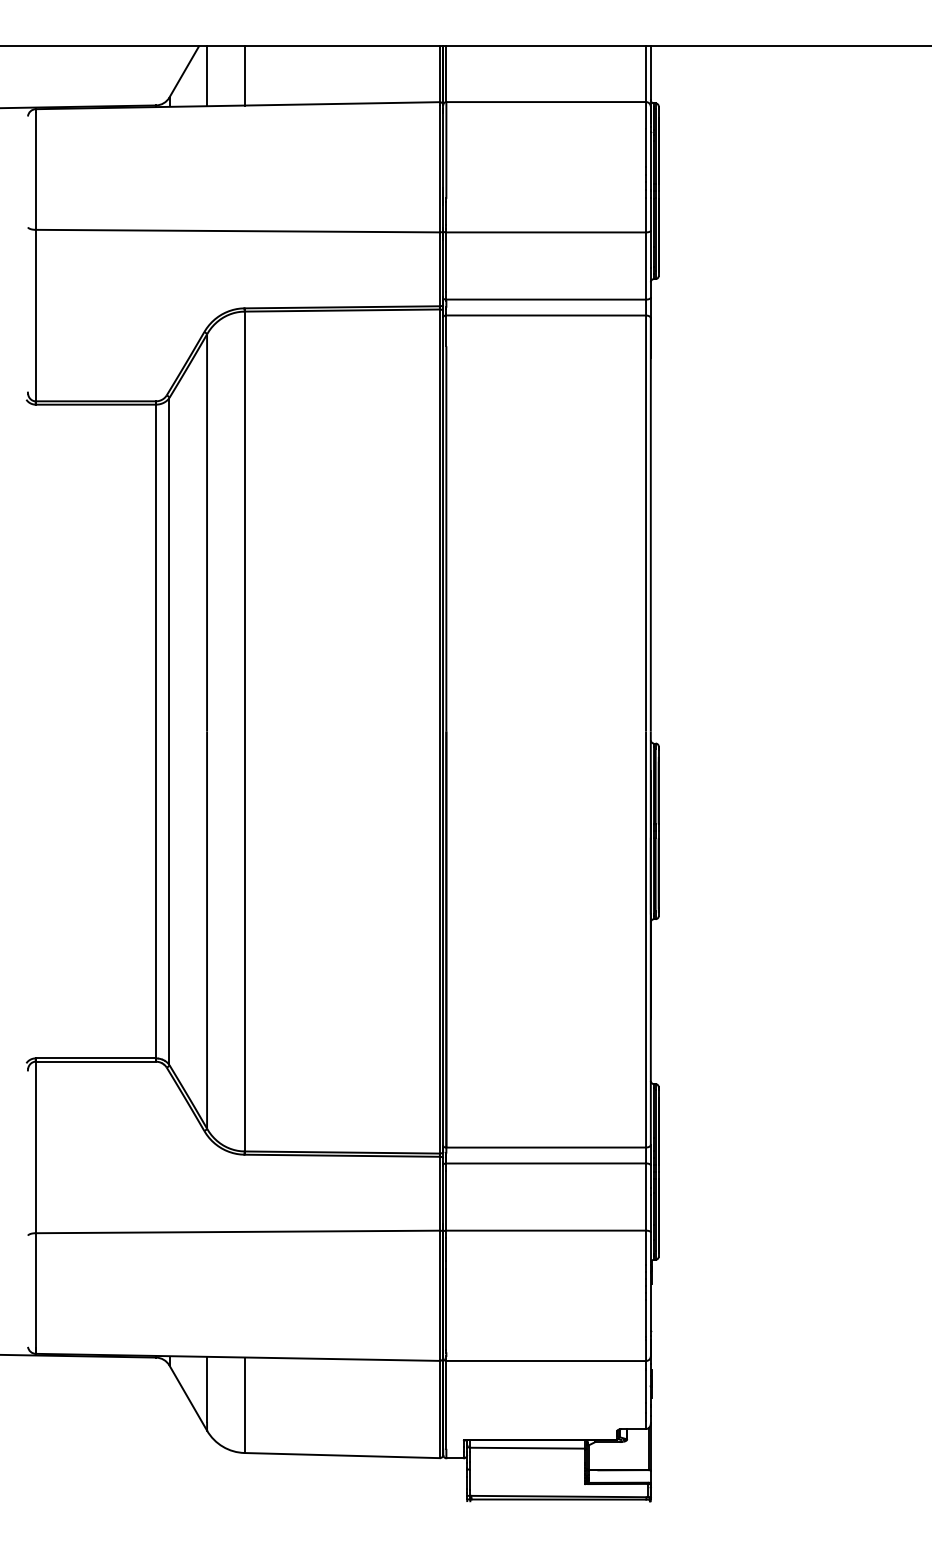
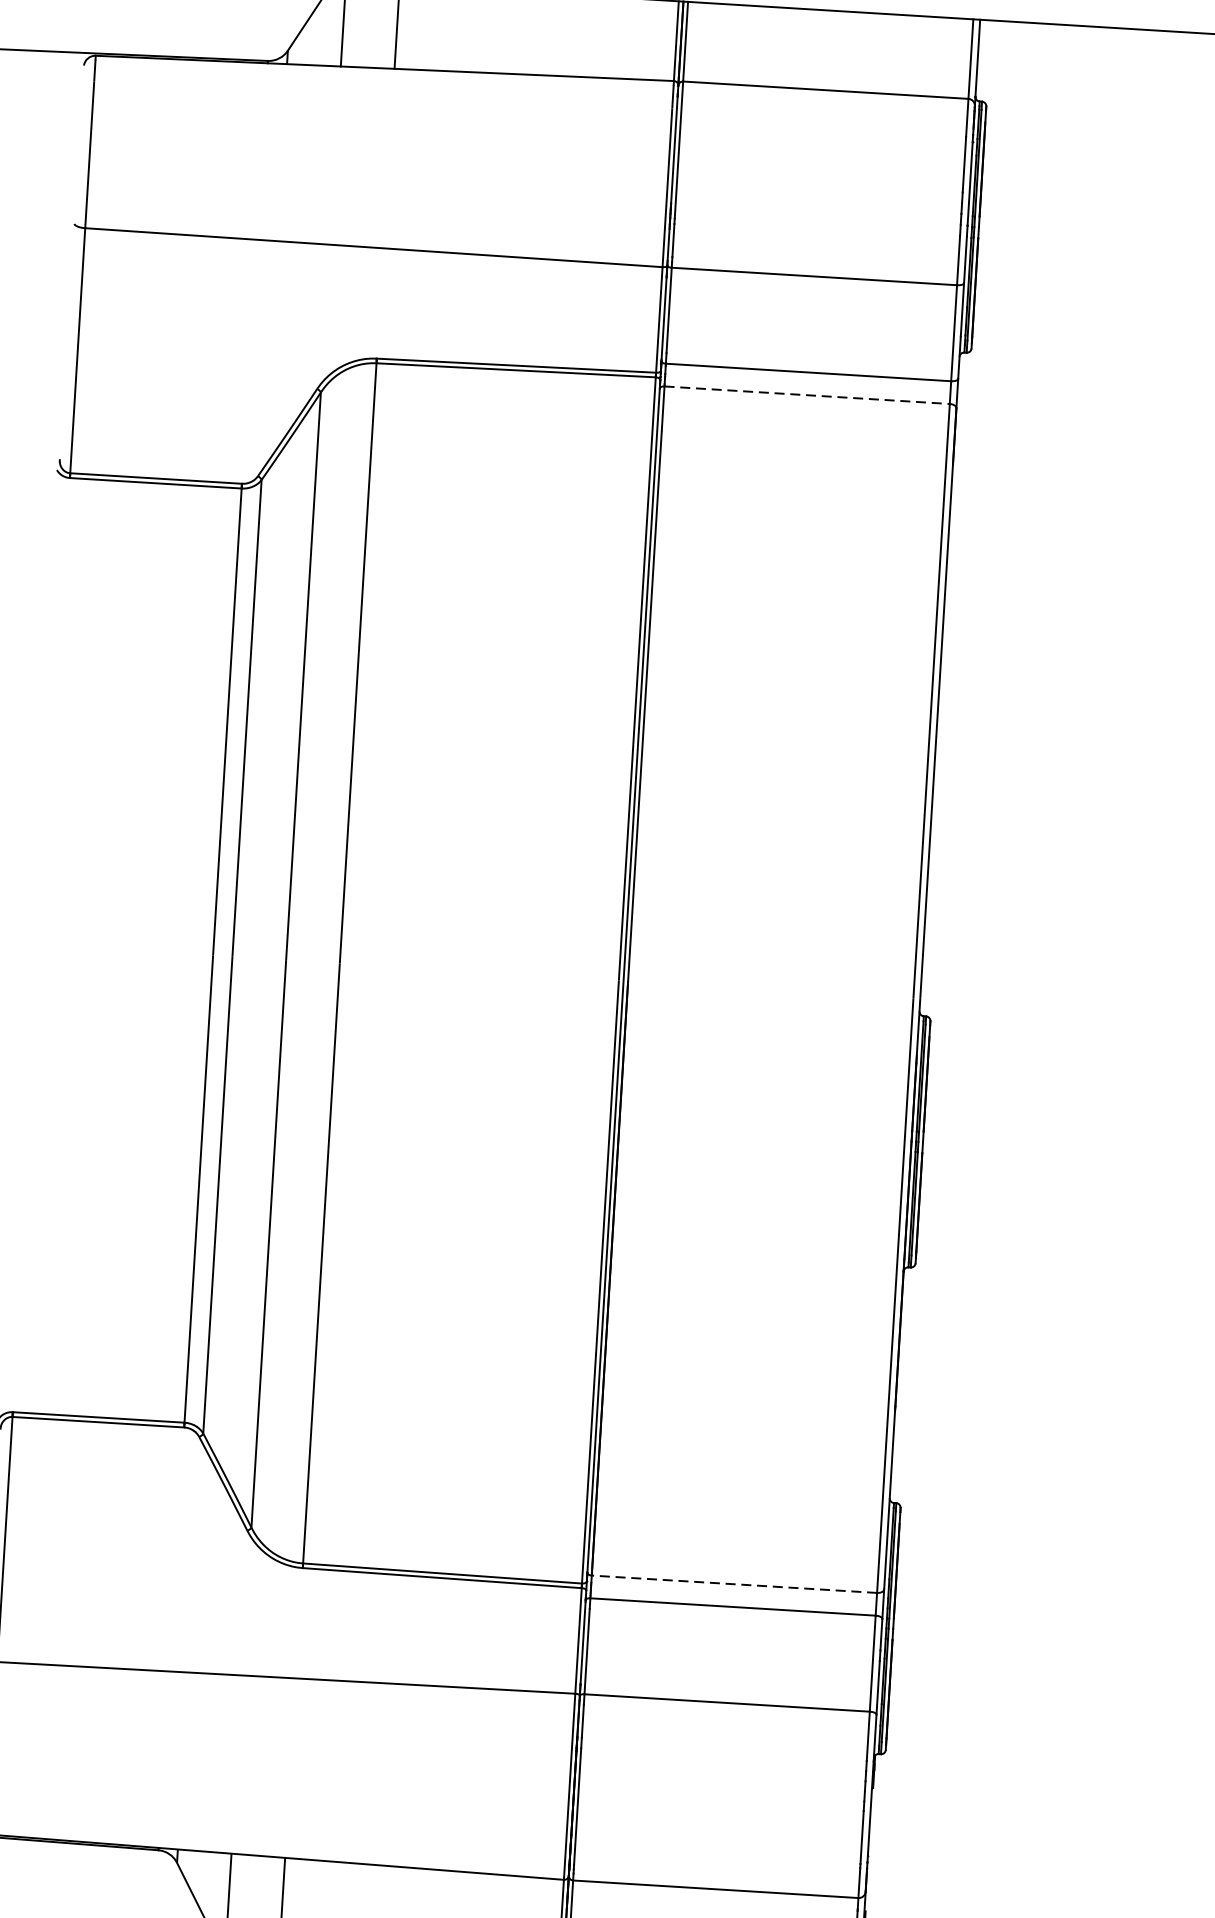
line: (546, 315) -> (807, 395), solid -> dashed
line: (546, 1147) -> (734, 1584), solid -> dashed

